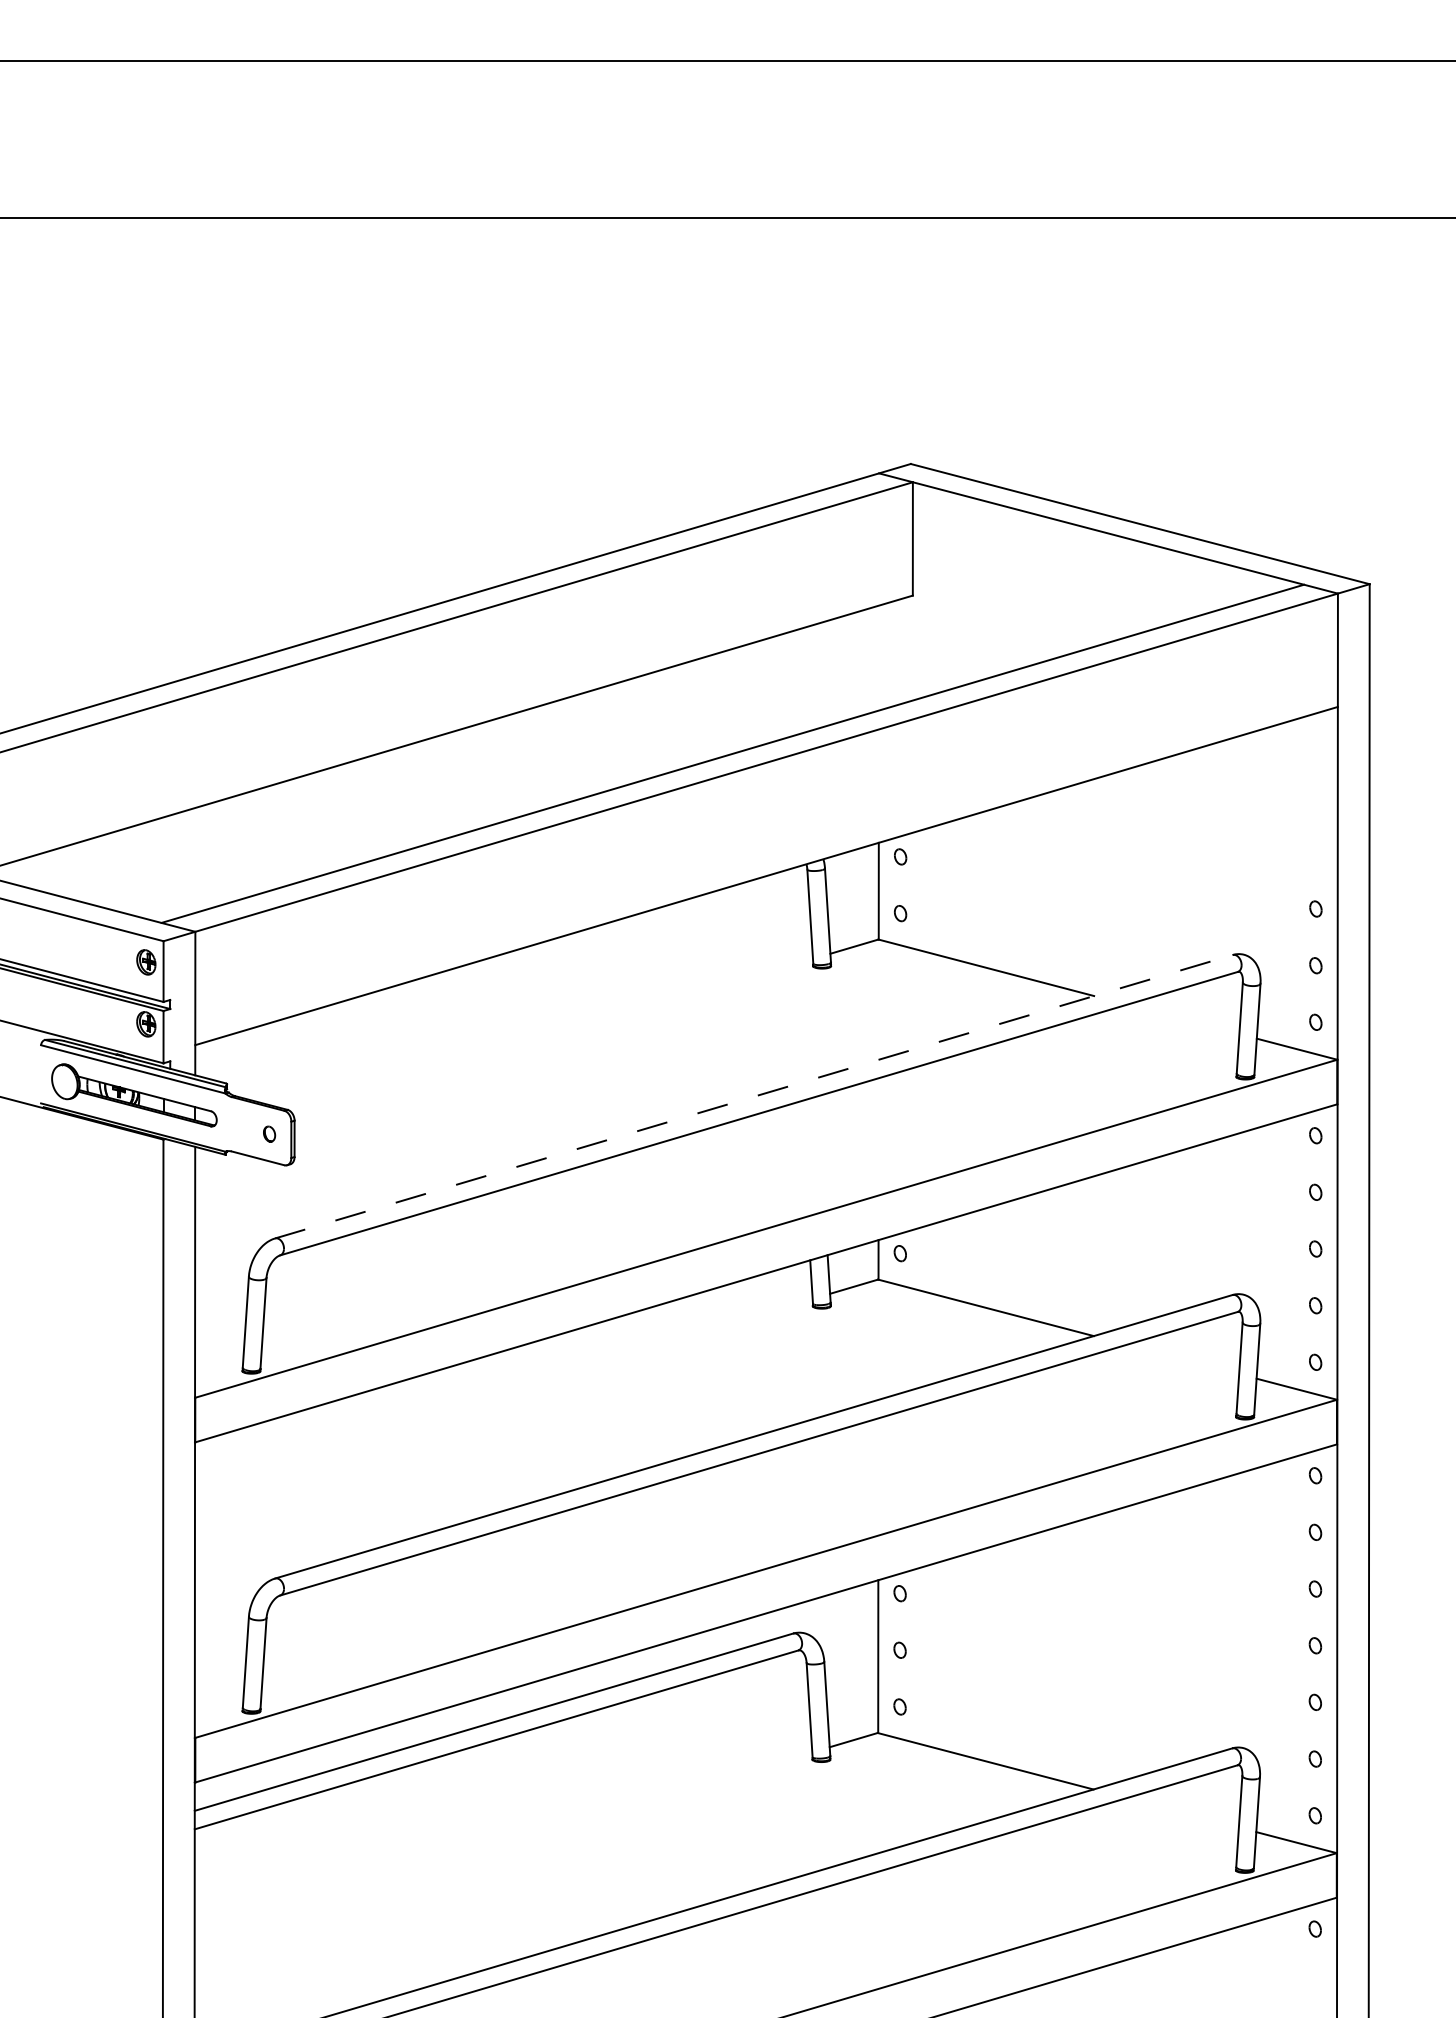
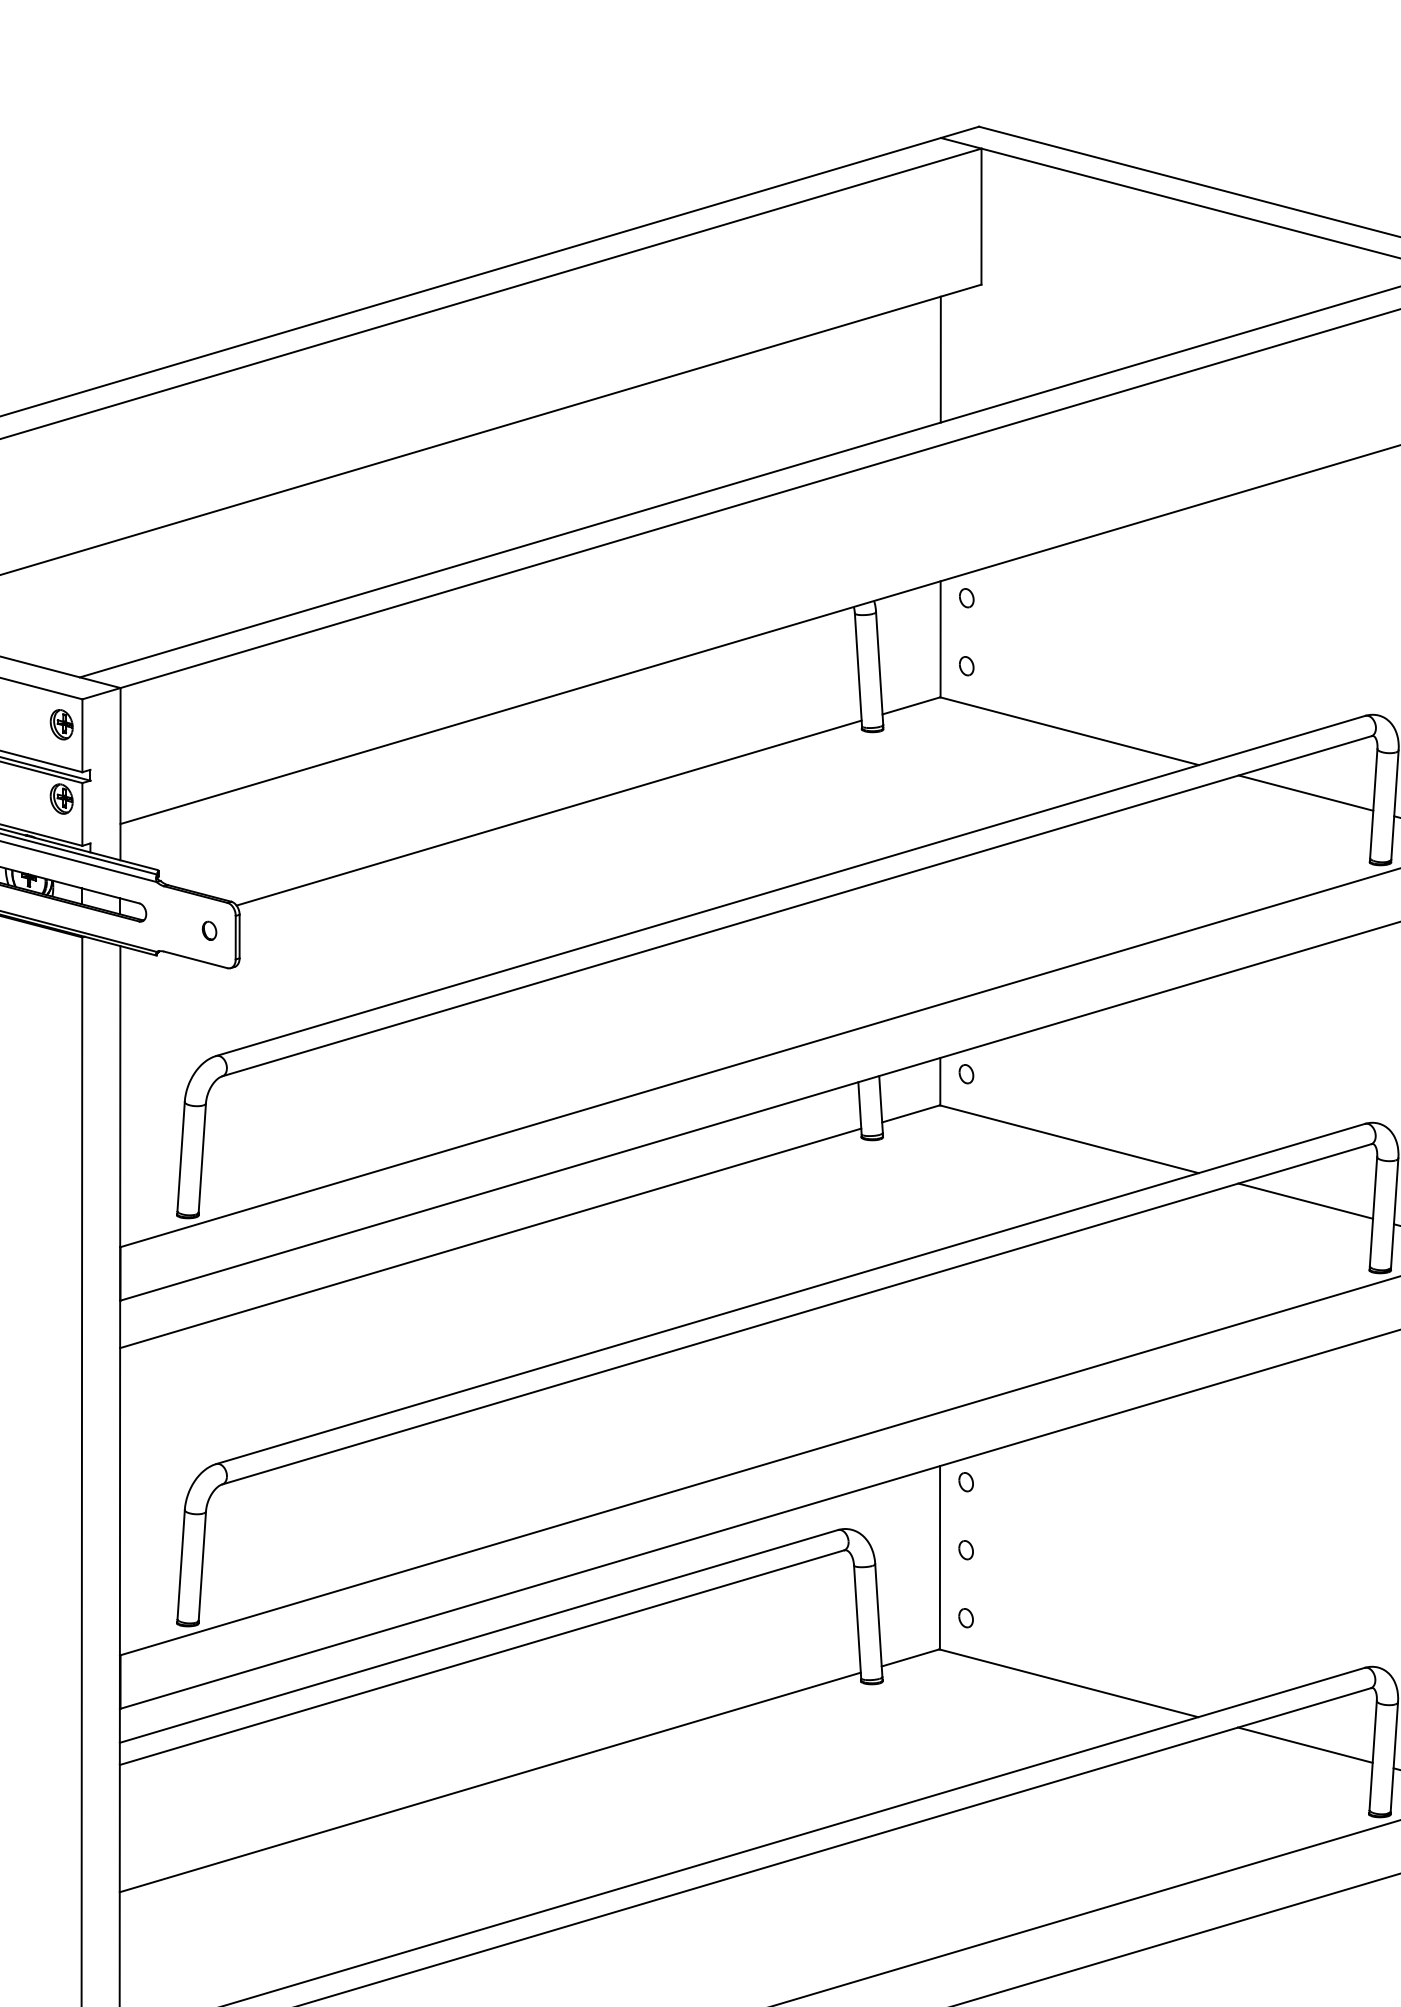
line: (878, 657) -> (940, 358), added
line: (1183, 1019) -> (1306, 793), added
line: (552, 1035) -> (549, 812), added
line: (754, 1096) -> (791, 885), dashed -> solid
line: (1182, 1359) -> (1305, 1201), added
line: (503, 1389) -> (490, 1237), added
line: (1182, 1812) -> (1305, 1744), added
line: (503, 1843) -> (490, 1781), added

